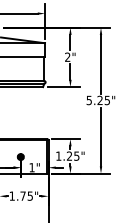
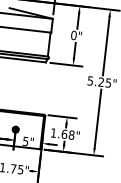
text: (67, 56) -> (73, 34), 2" -> 0"
text: (72, 155) -> (67, 133), 1.25" -> 1.68"
text: (31, 167) -> (25, 141), 1" -> 5"

